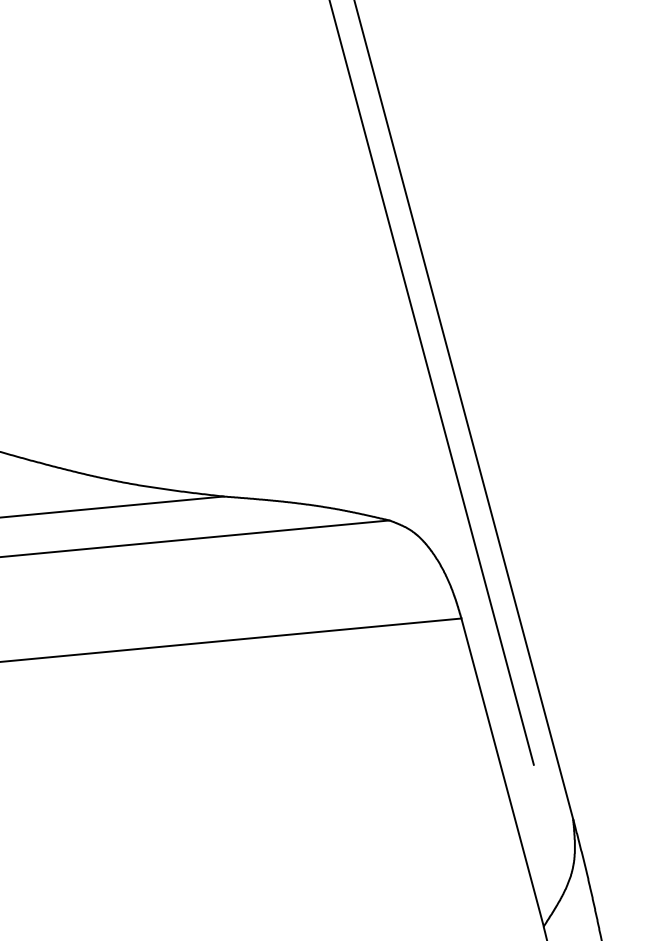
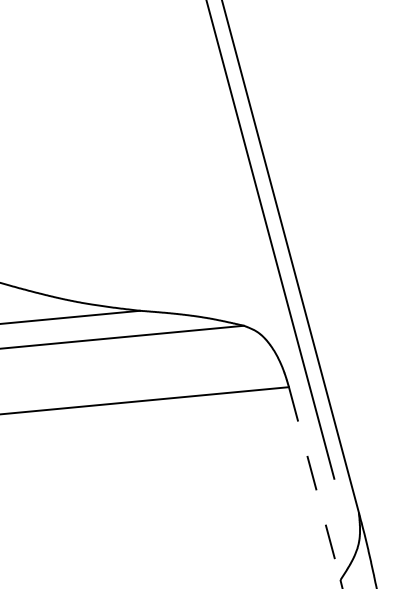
line: (502, 772) -> (314, 483), solid -> dashed

